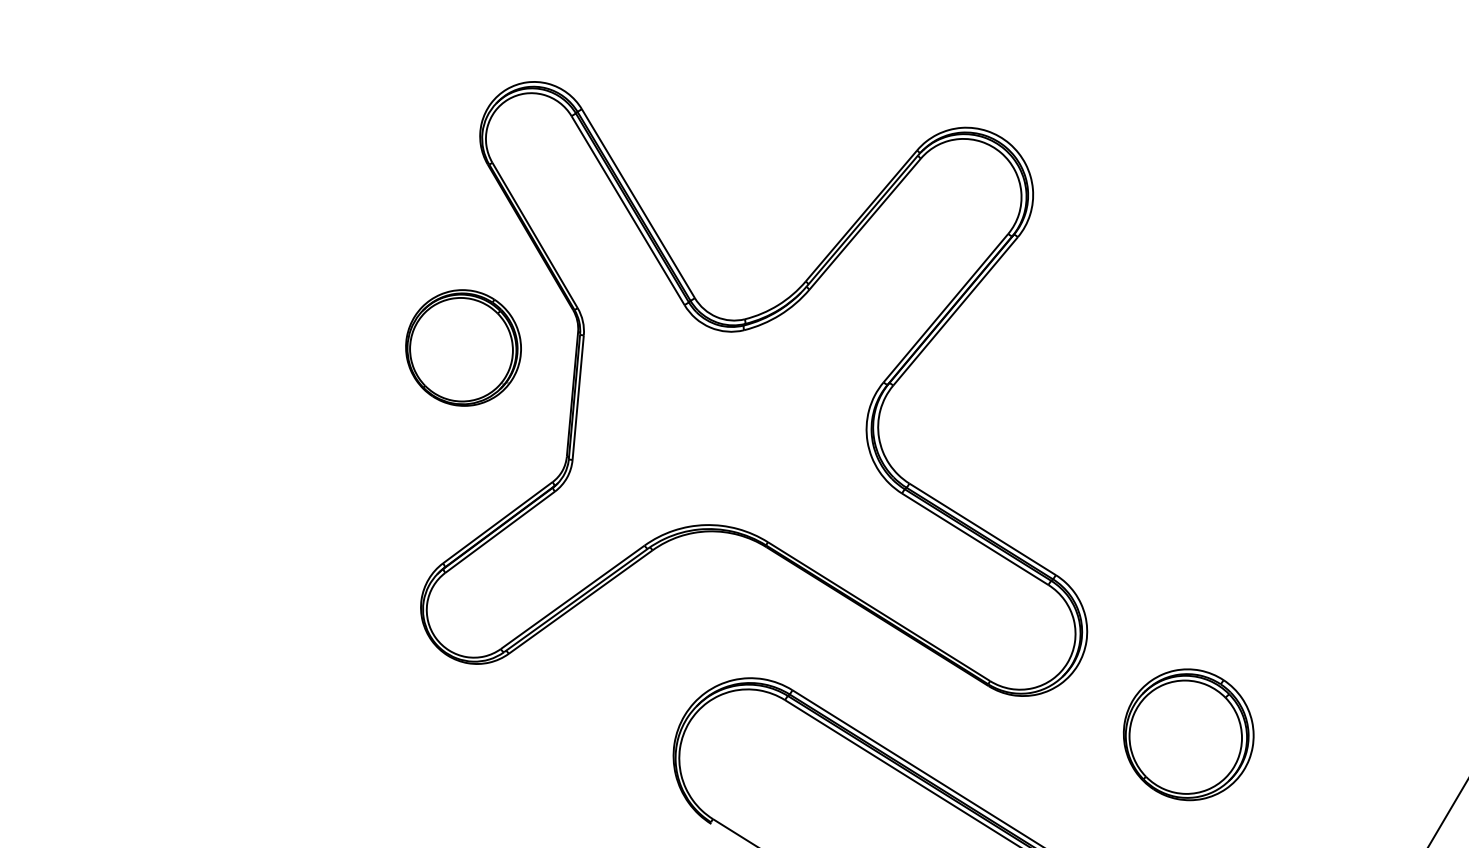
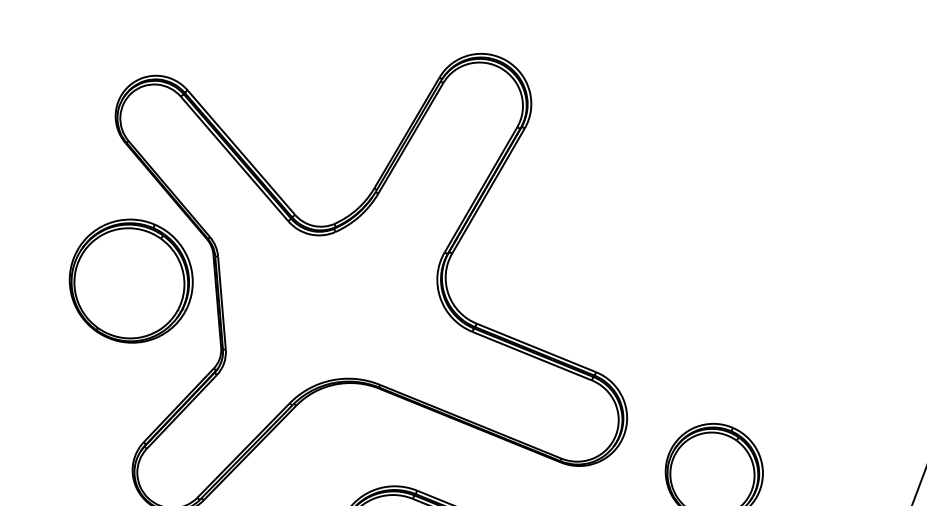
part: (463, 347) -> (131, 280), size x1.43

